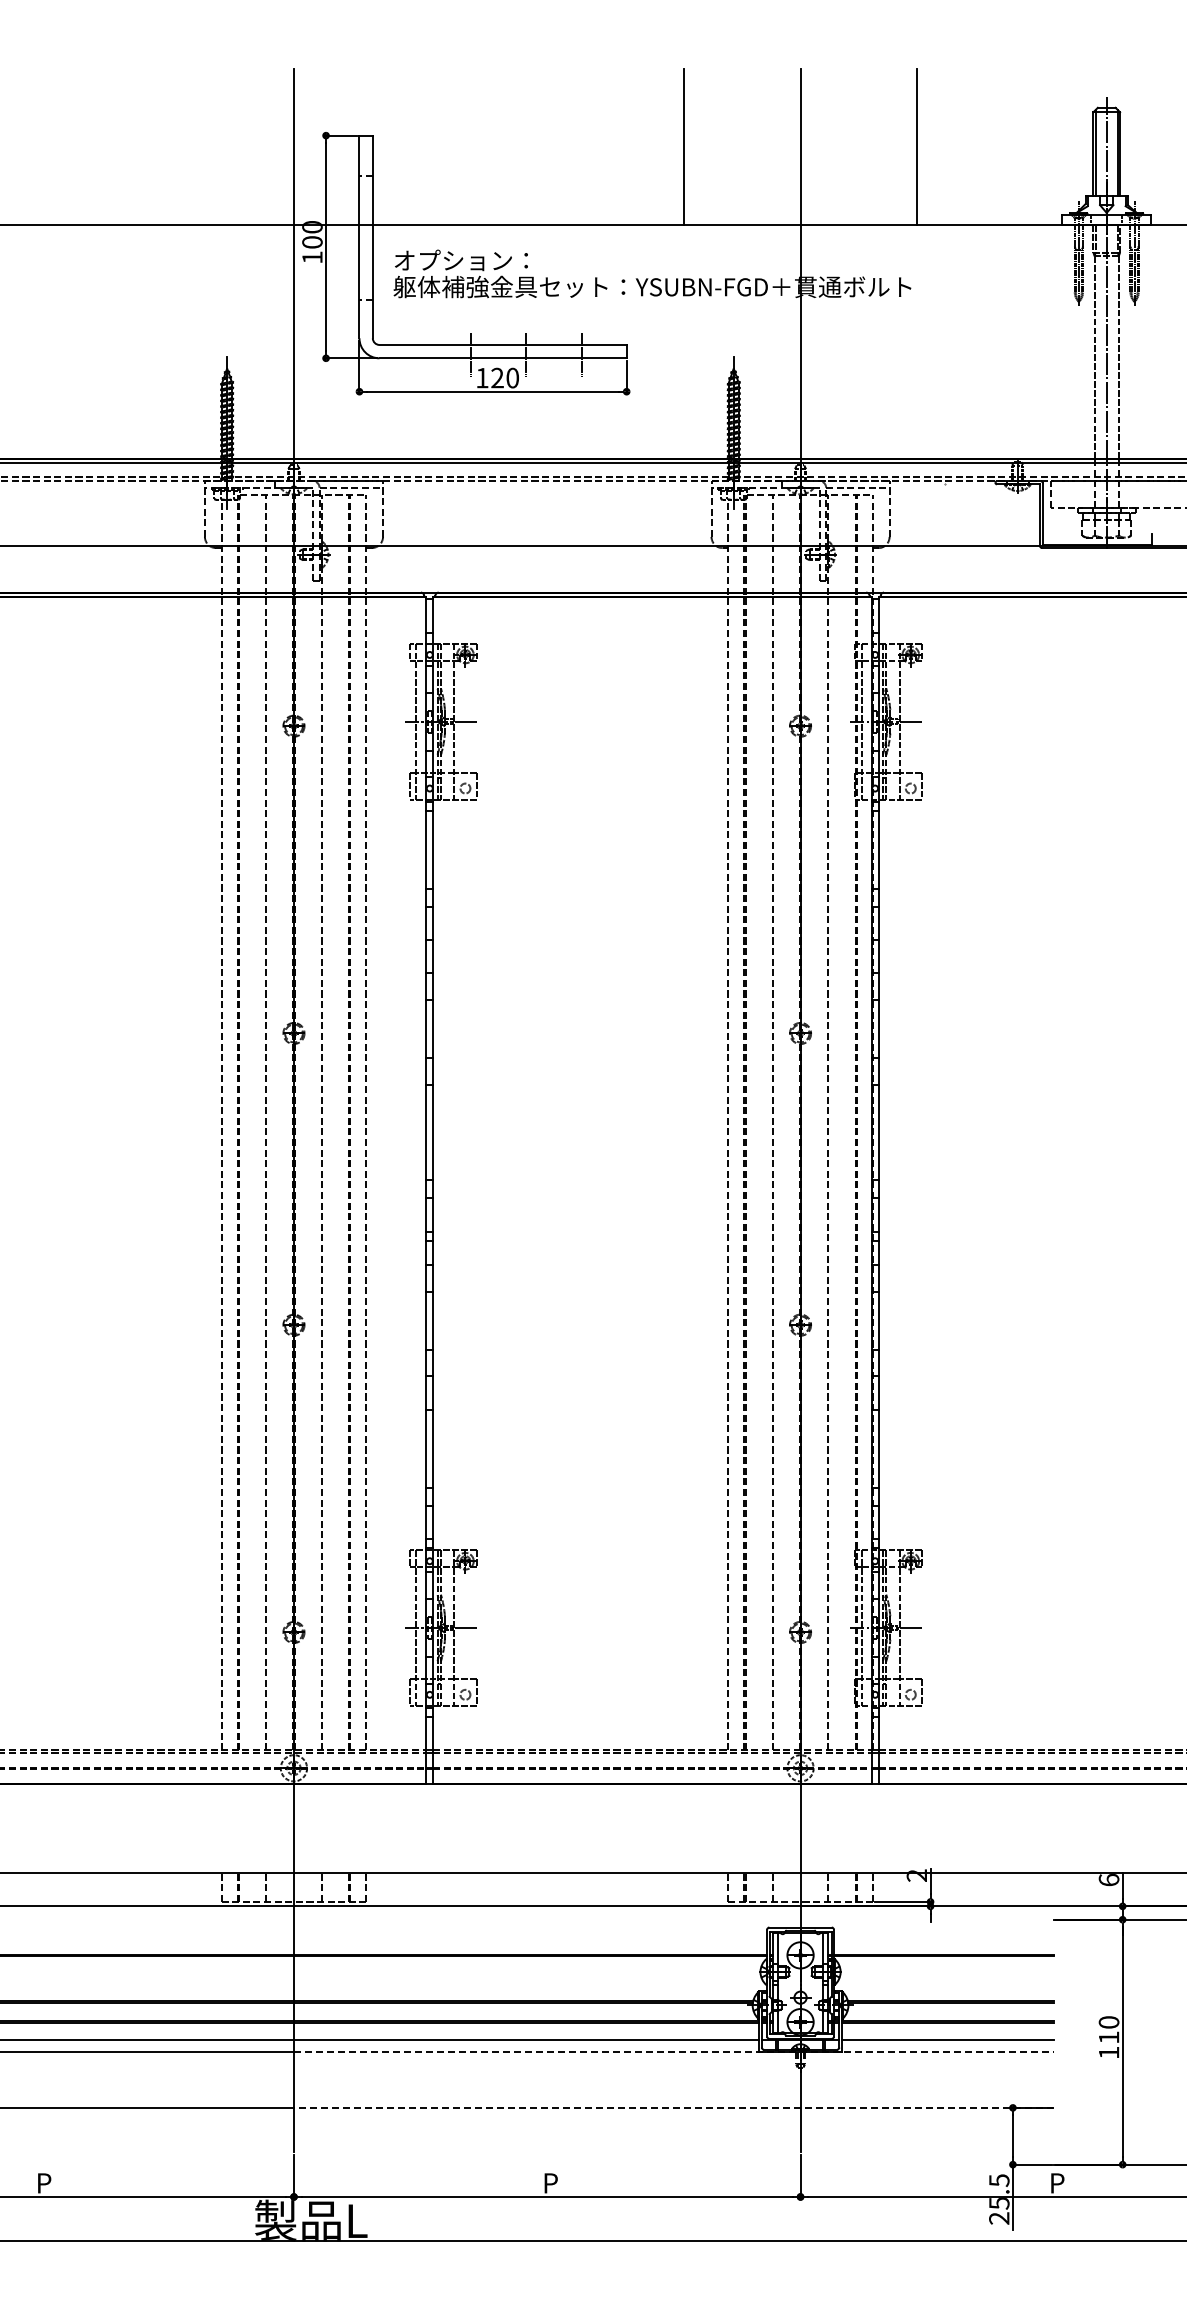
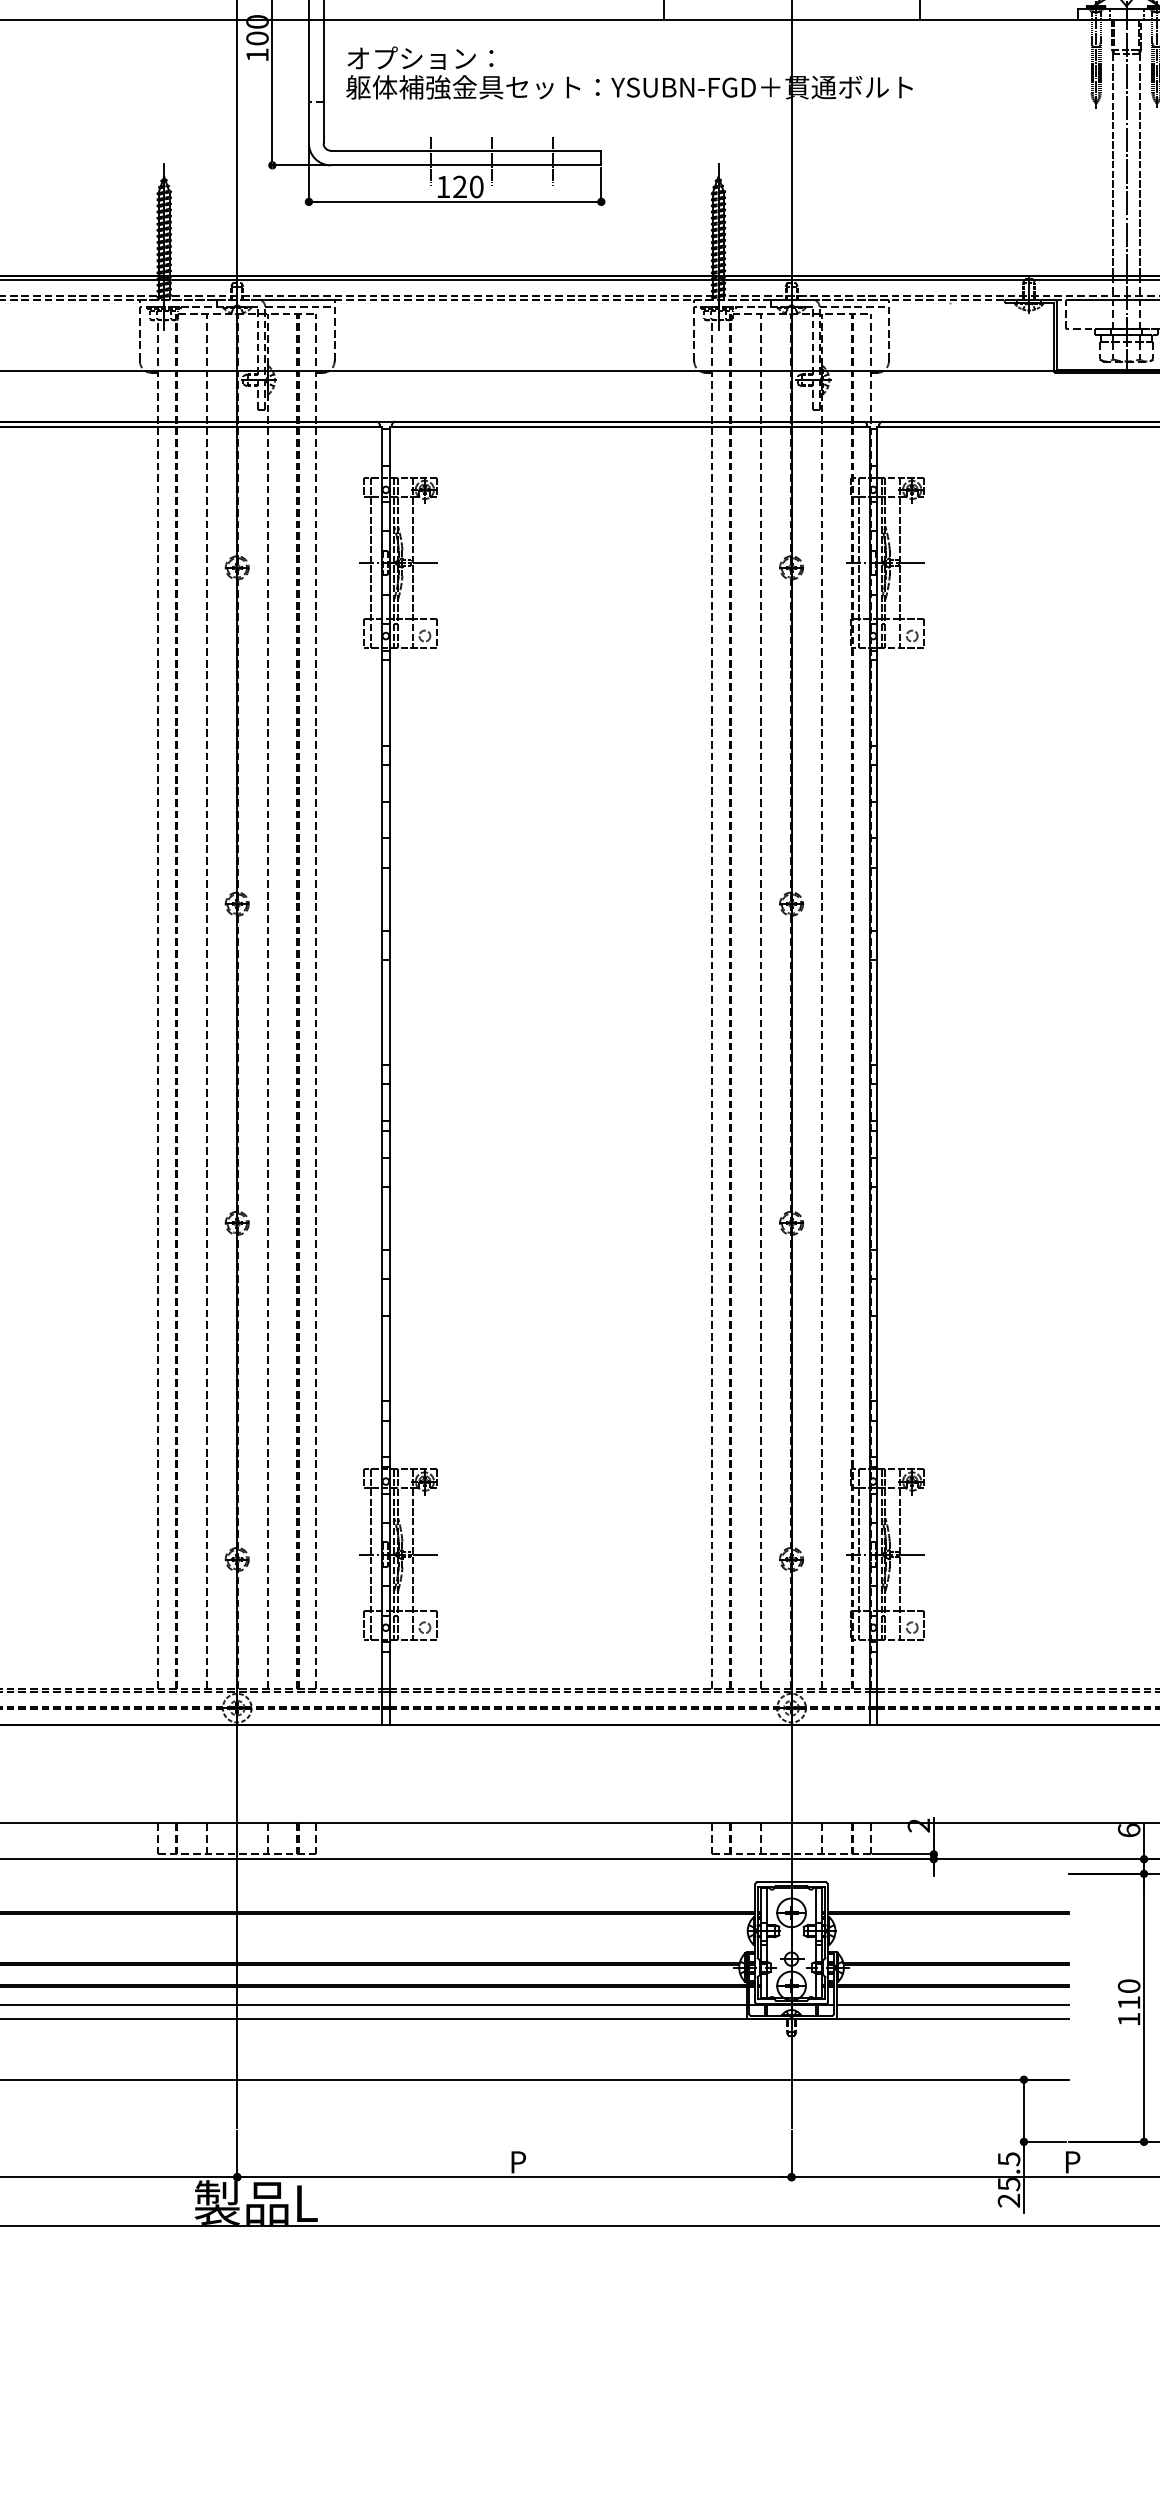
line: (673, 2052) -> (652, 2019), dashed -> solid
line: (673, 2107) -> (652, 2079), dashed -> solid

